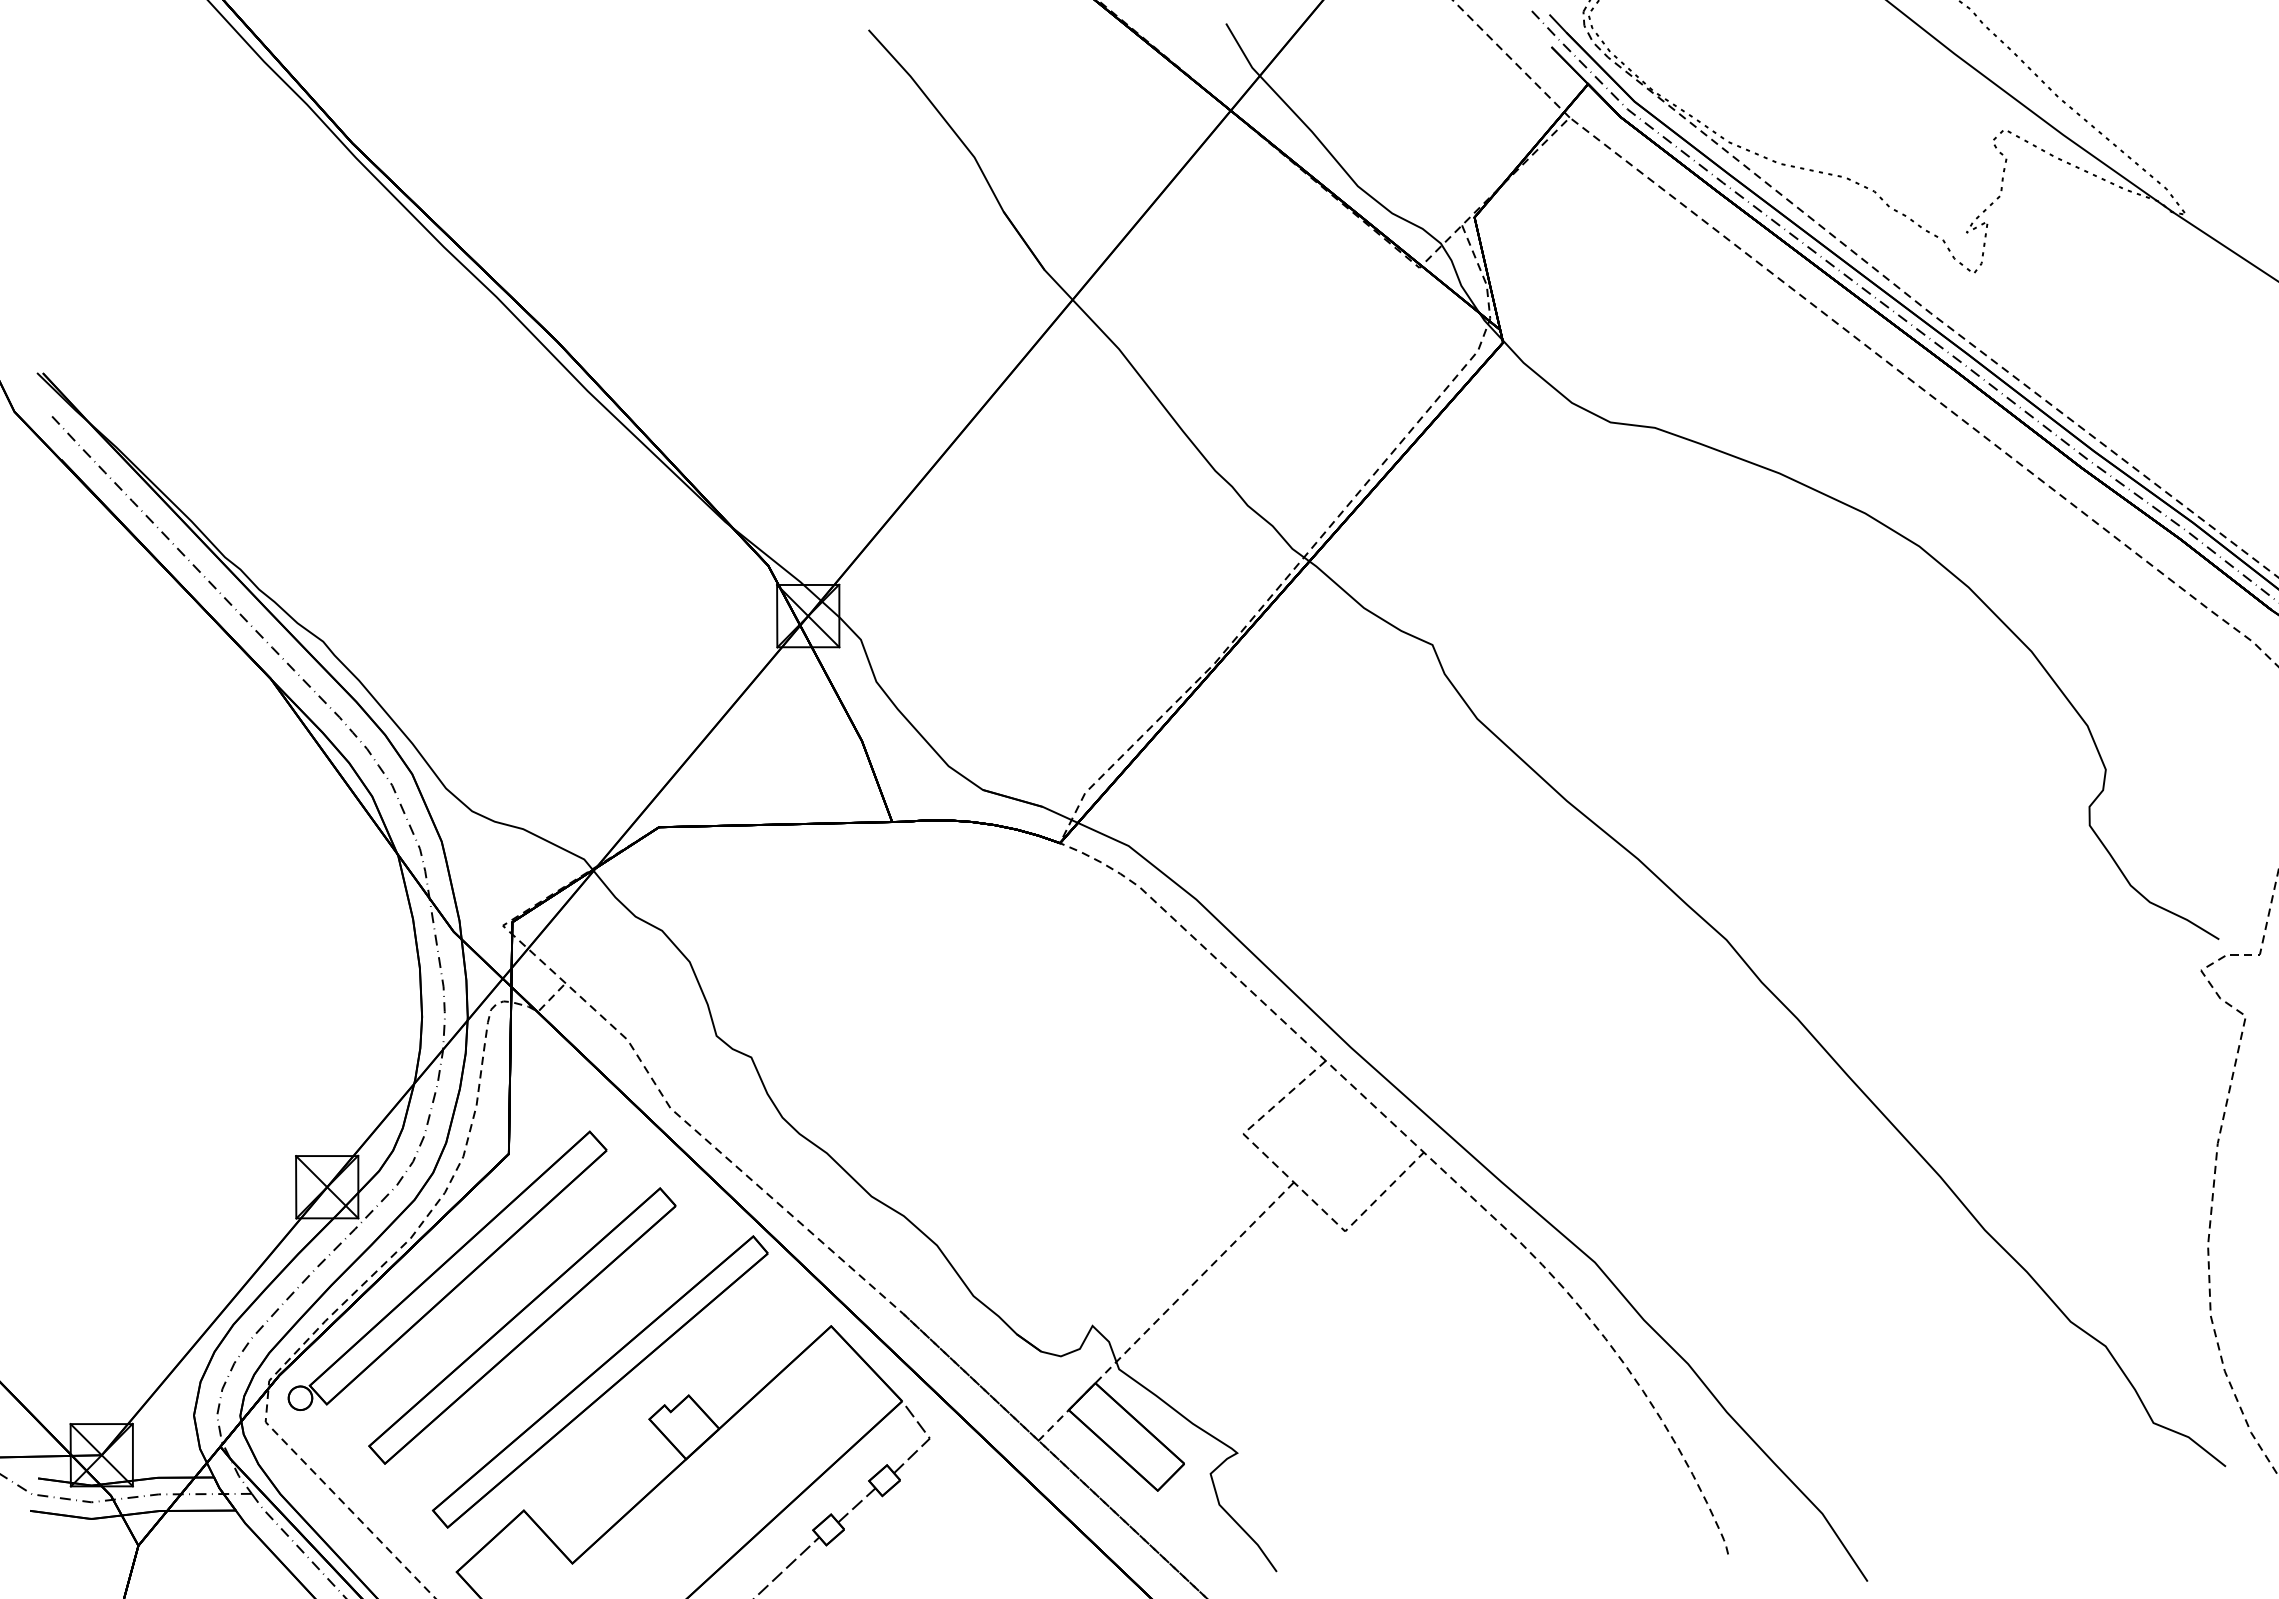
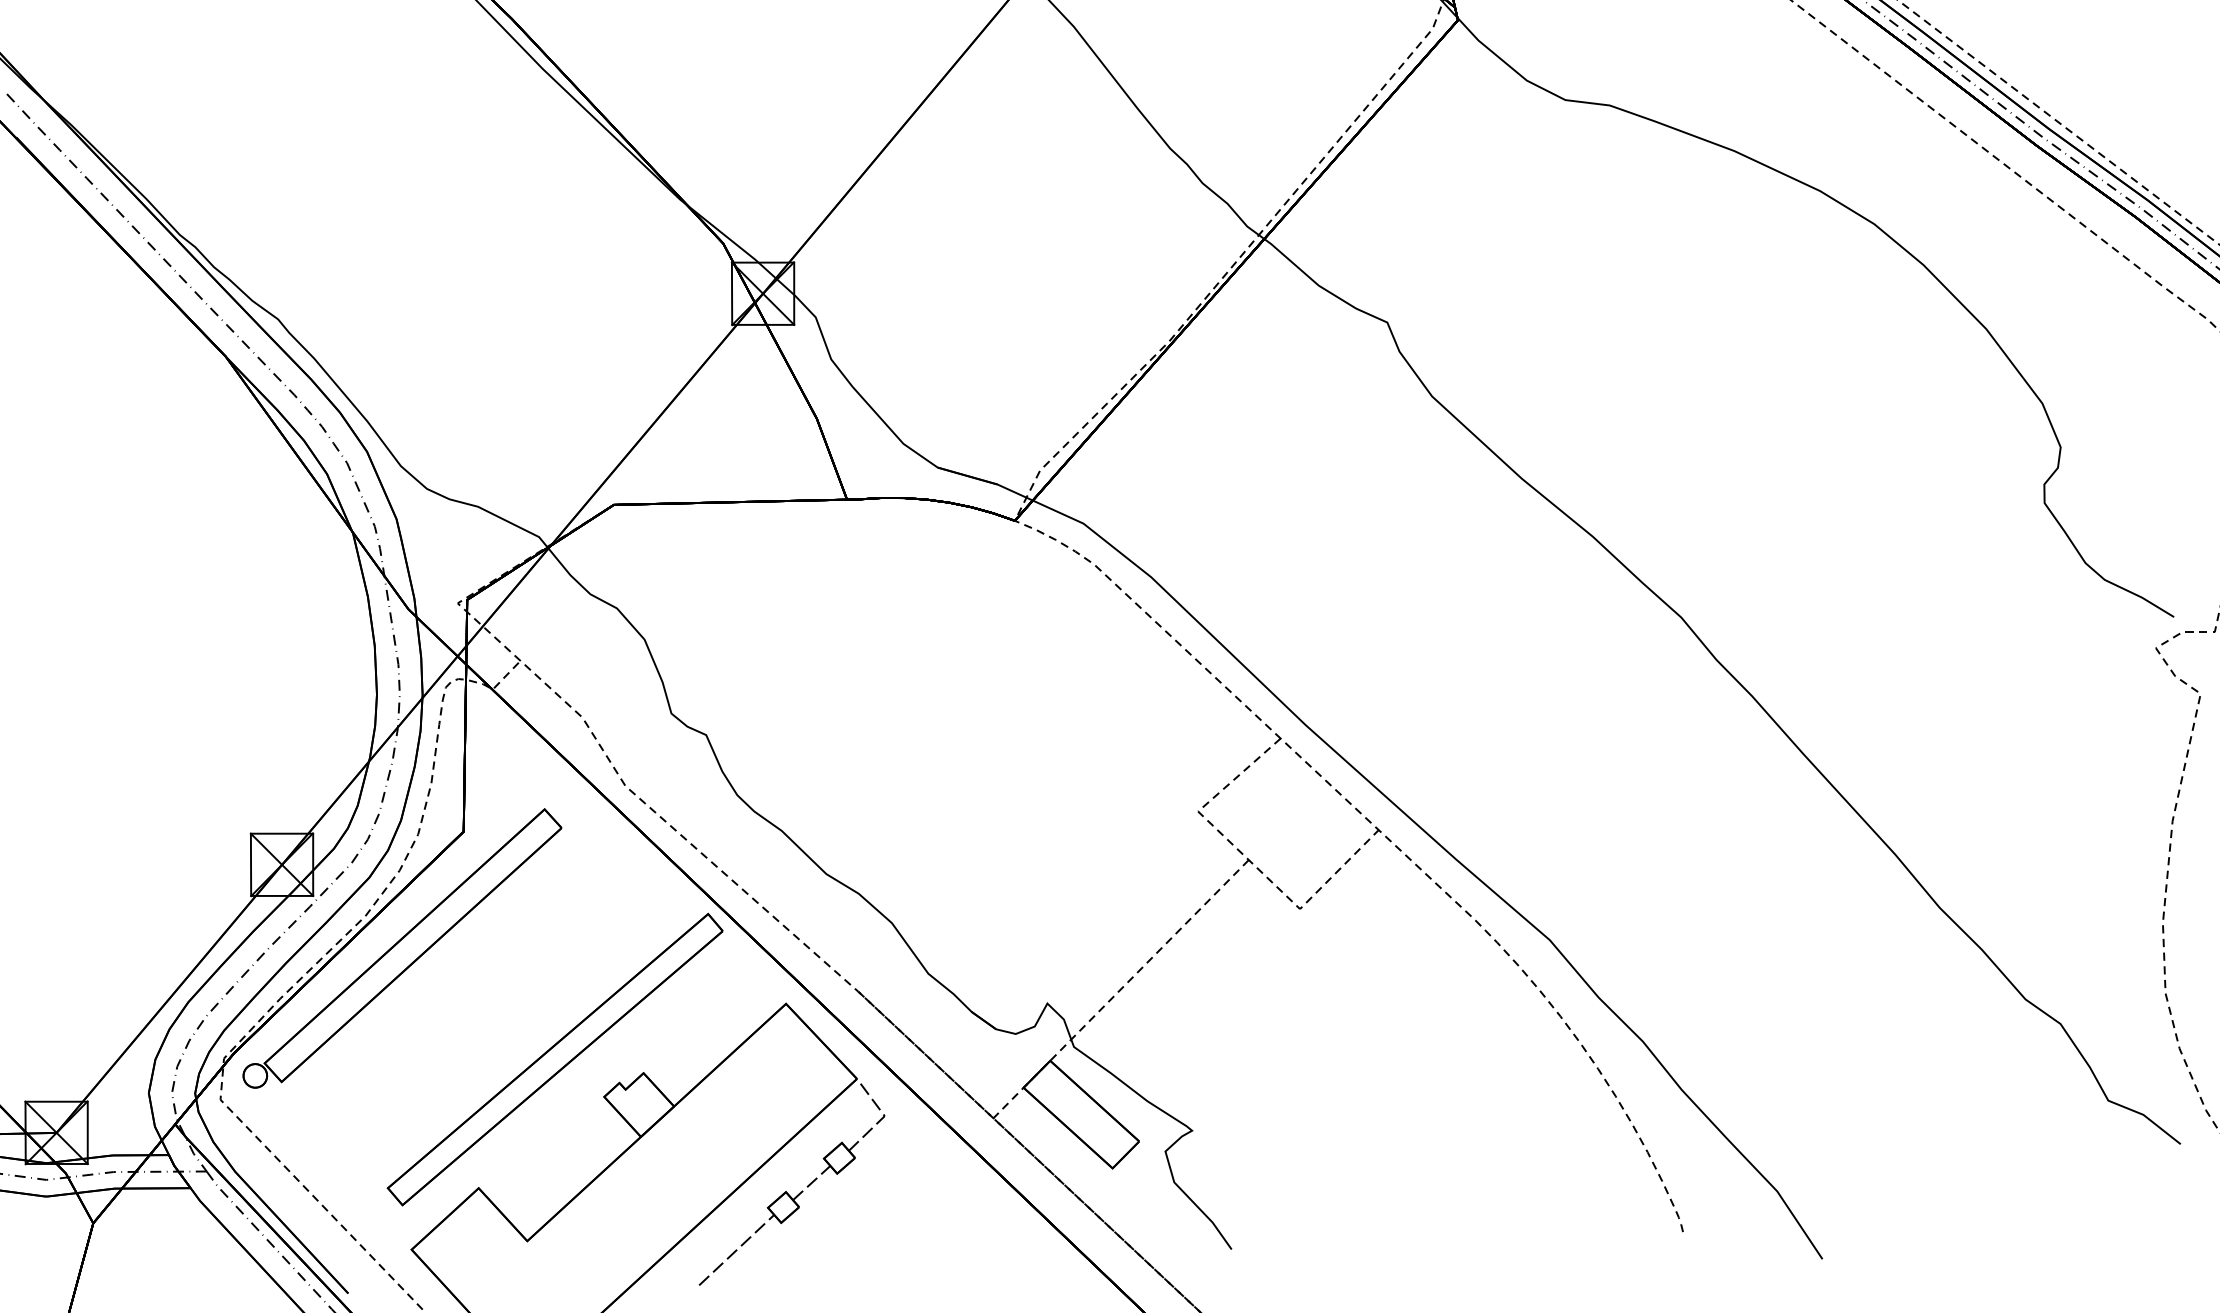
part: (522, 1325) -> (477, 1003), removed

